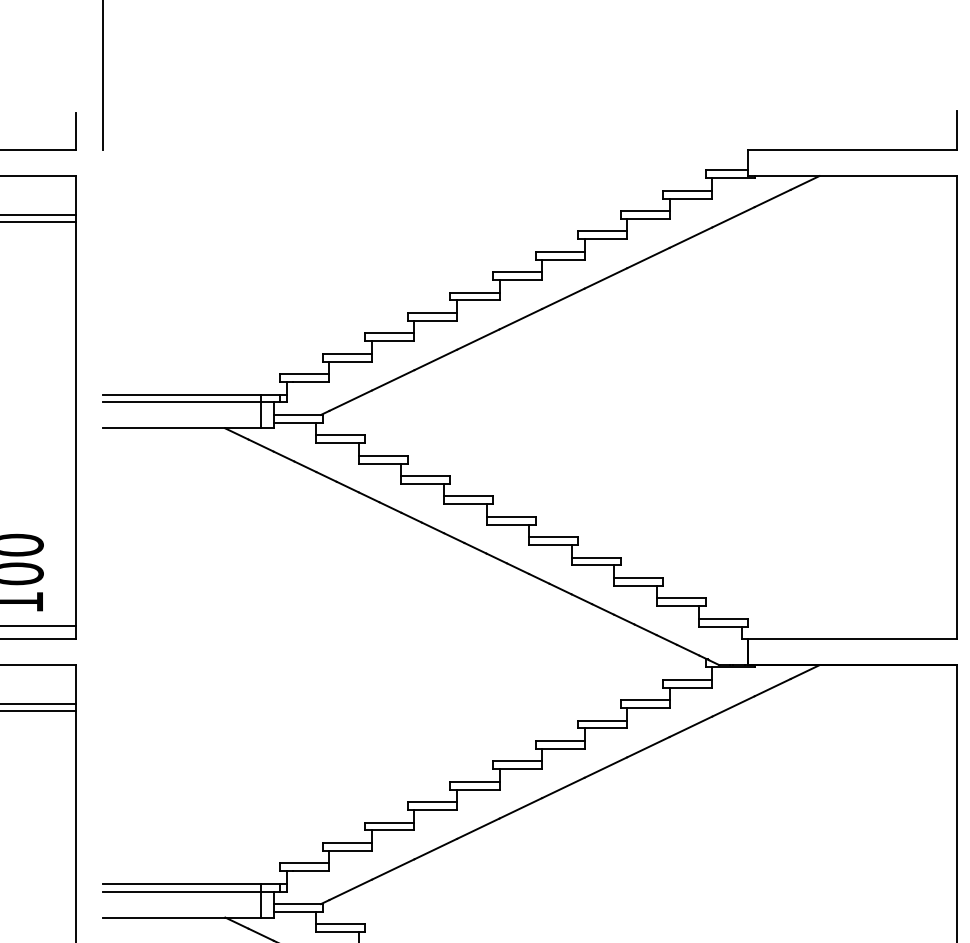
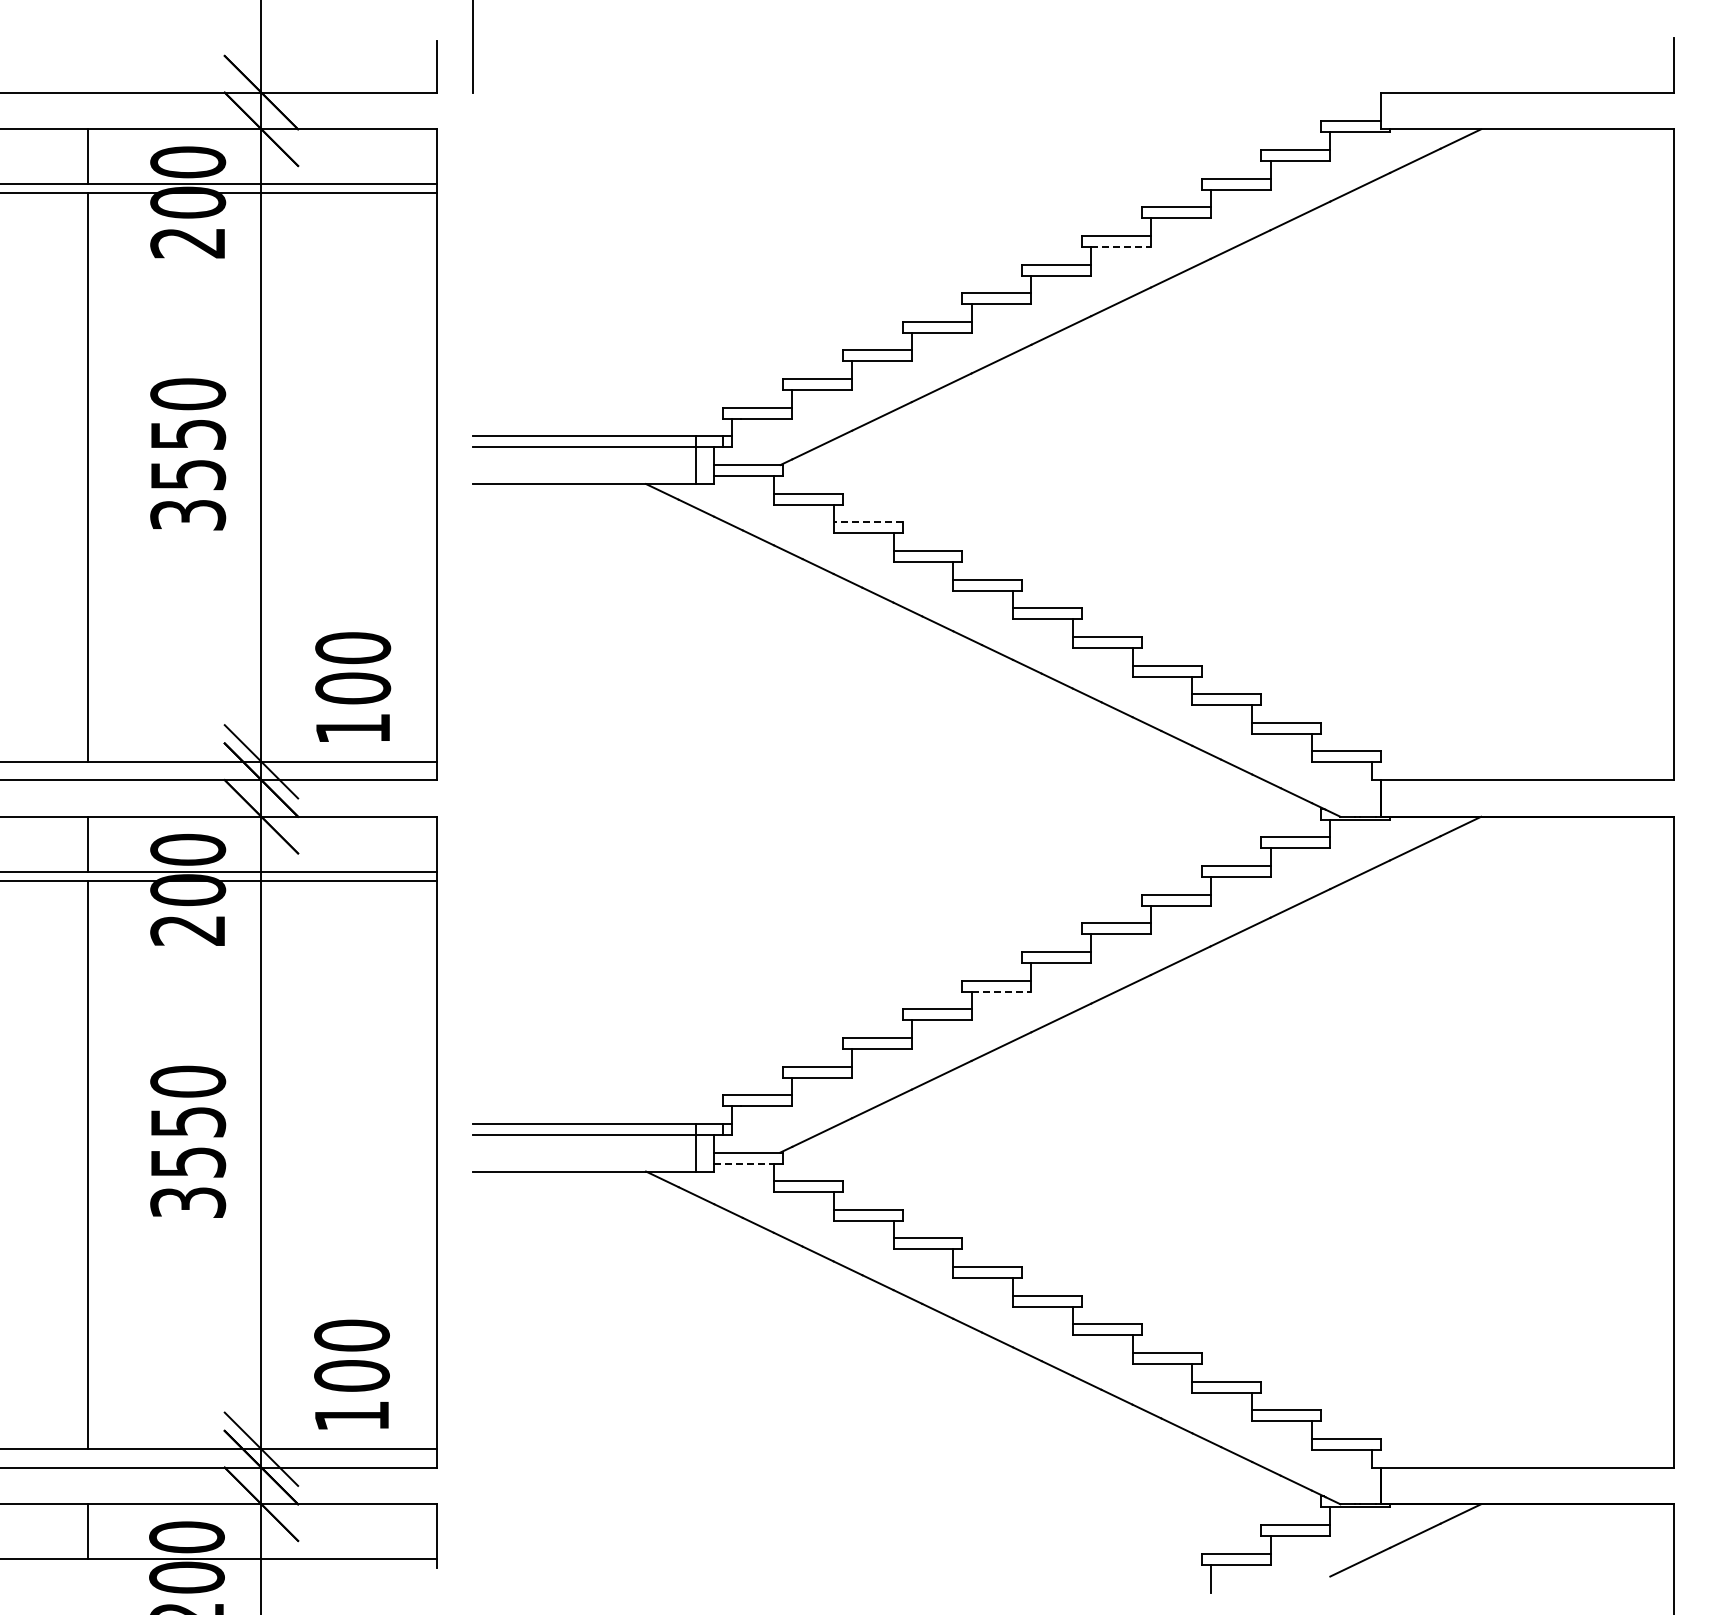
line: (563, 259) -> (1121, 246), solid -> dashed
line: (382, 455) -> (867, 522), solid -> dashed
line: (478, 789) -> (1001, 991), solid -> dashed
line: (295, 911) -> (744, 1163), solid -> dashed

